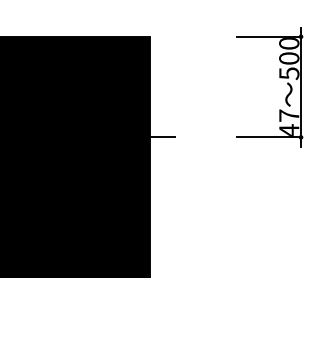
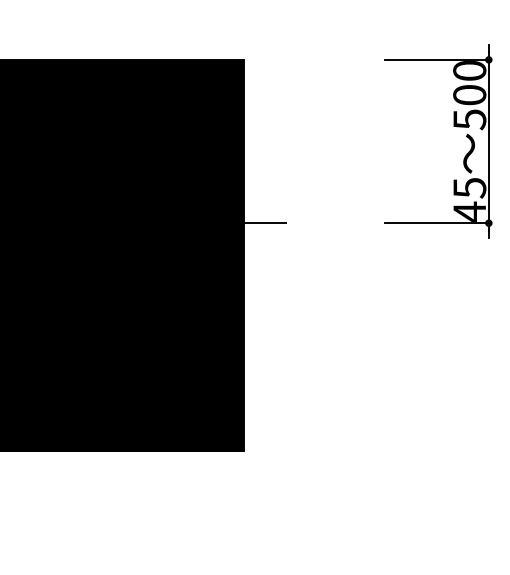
text: (289, 115) -> (470, 187), 47 -> 45

